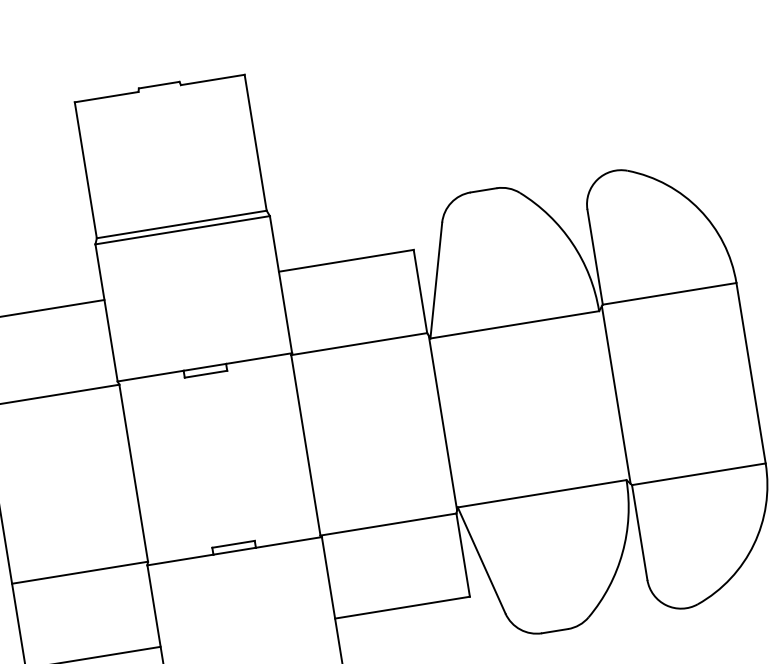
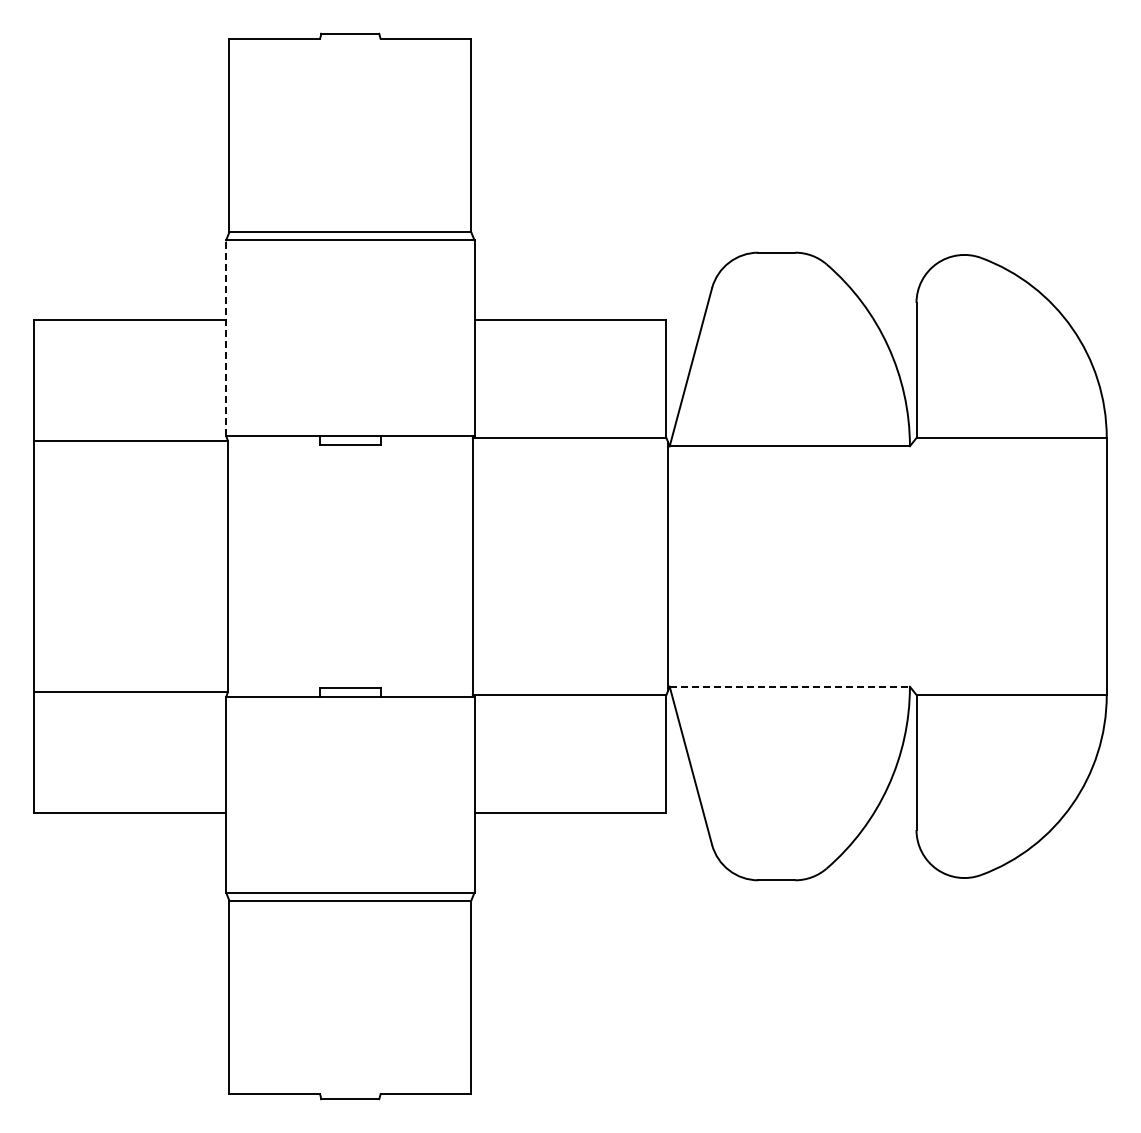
line: (106, 312) -> (226, 337), solid -> dashed
line: (616, 395) -> (914, 566), removed
line: (542, 493) -> (790, 686), solid -> dashed

